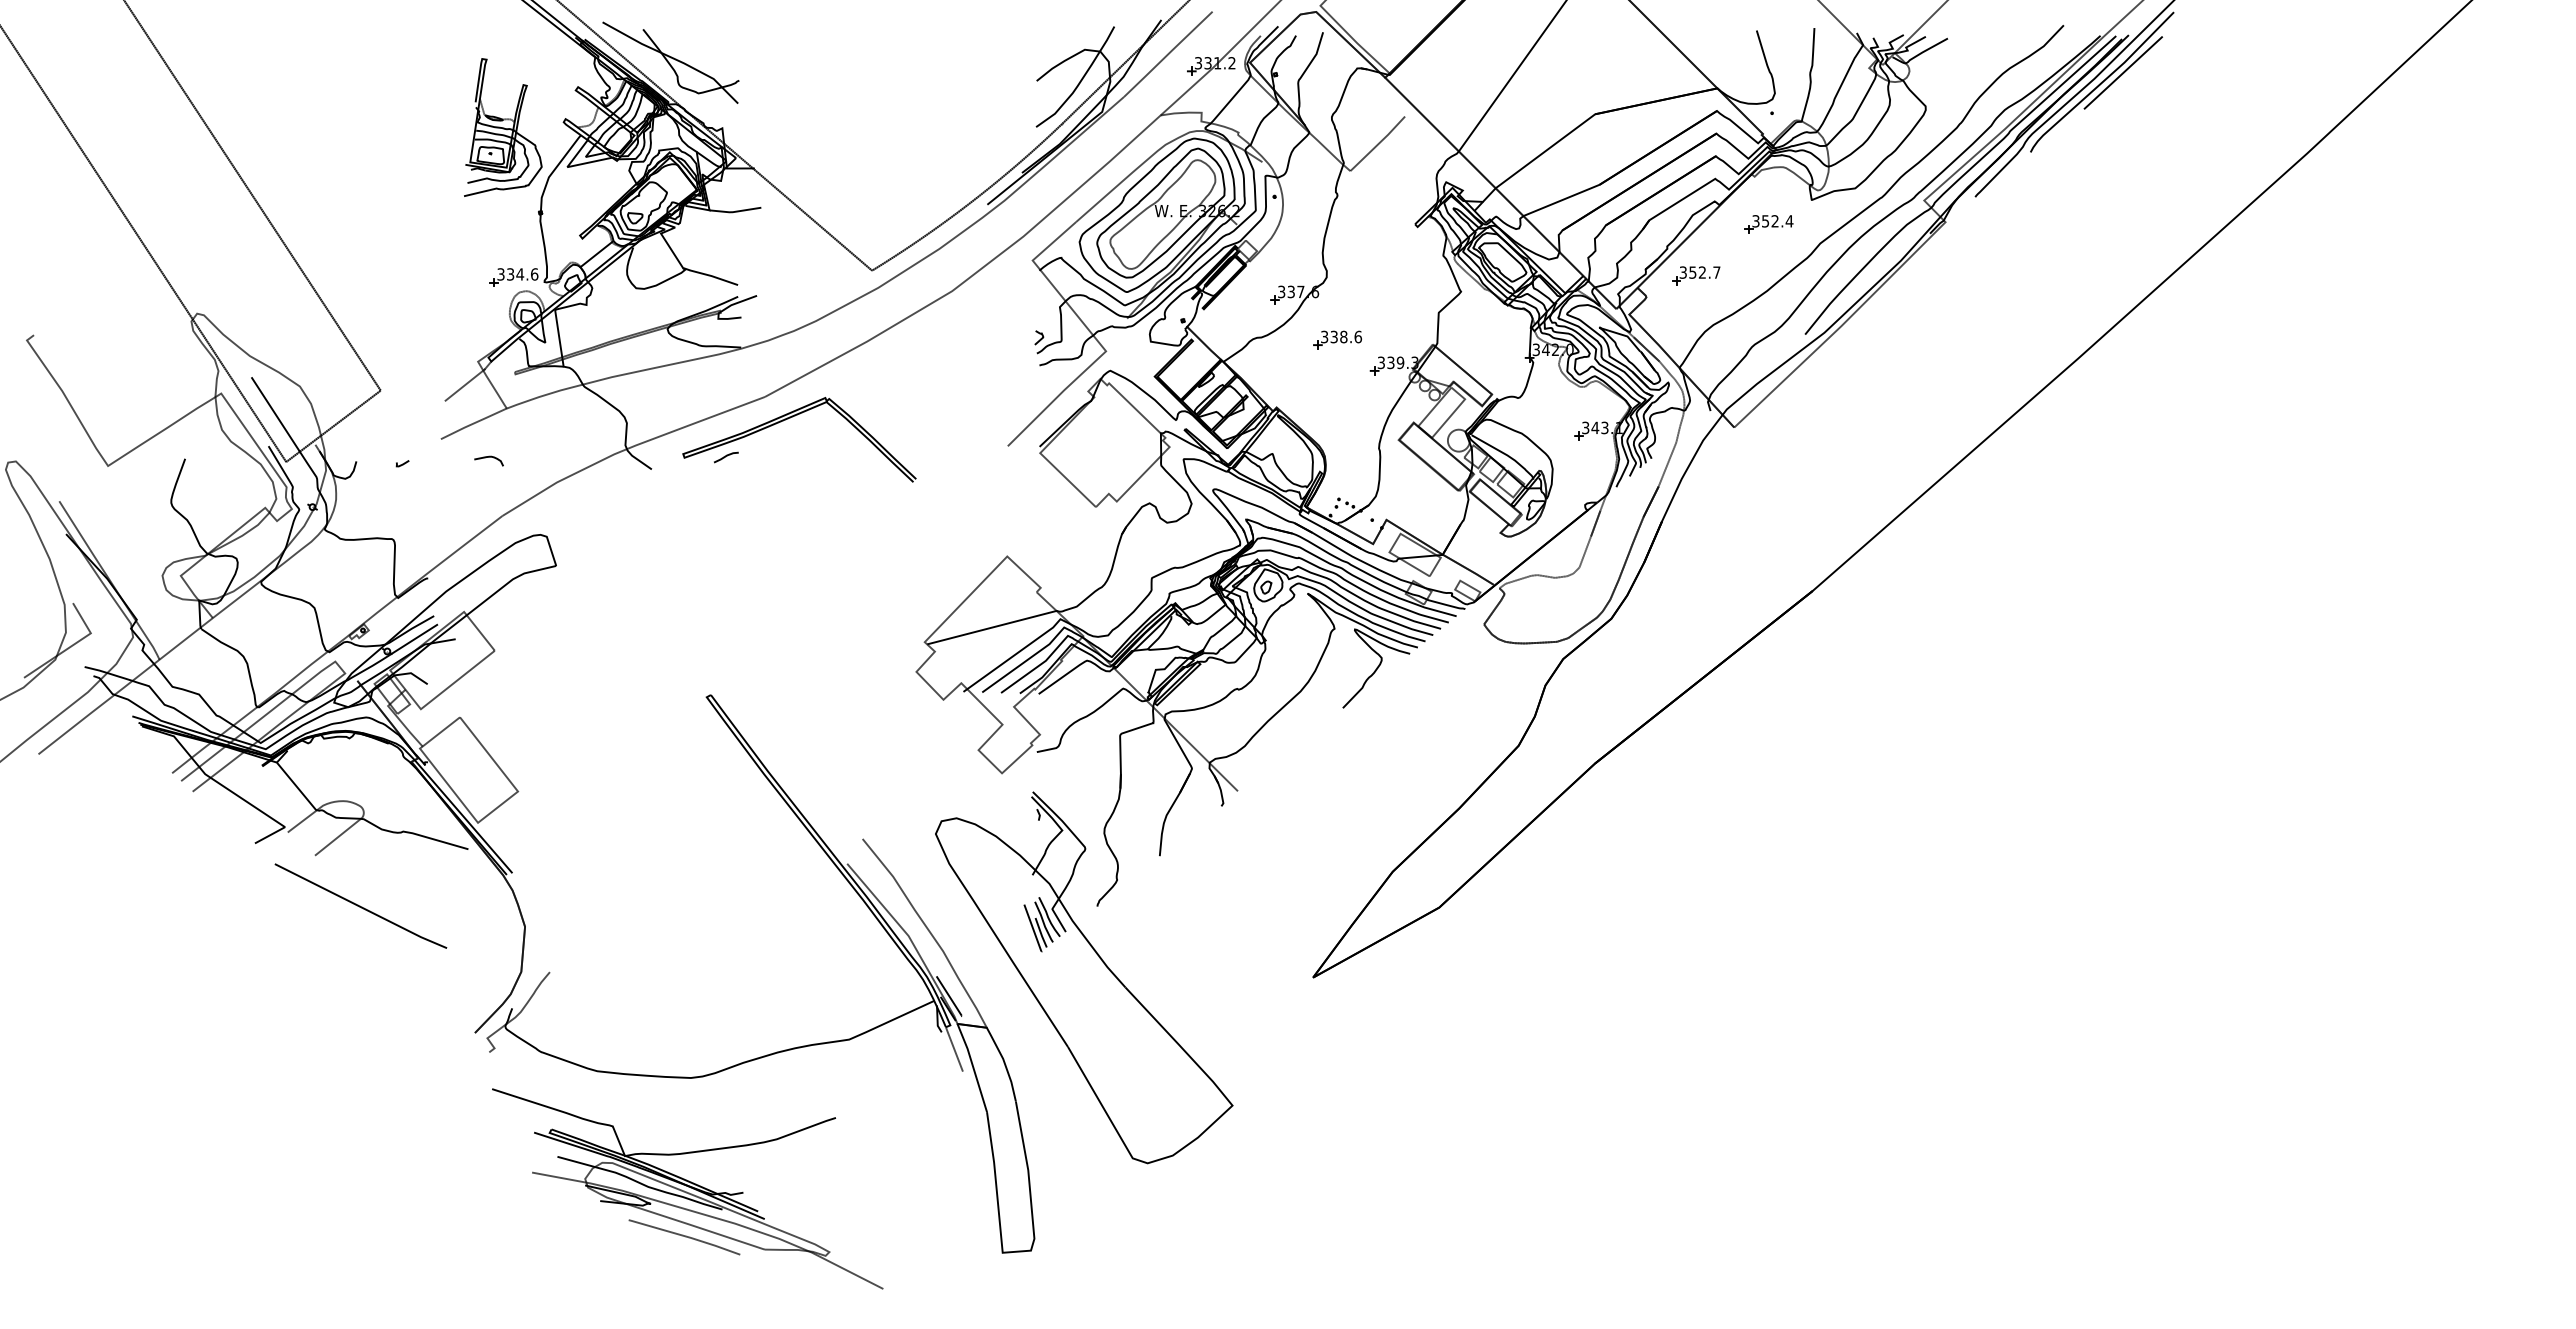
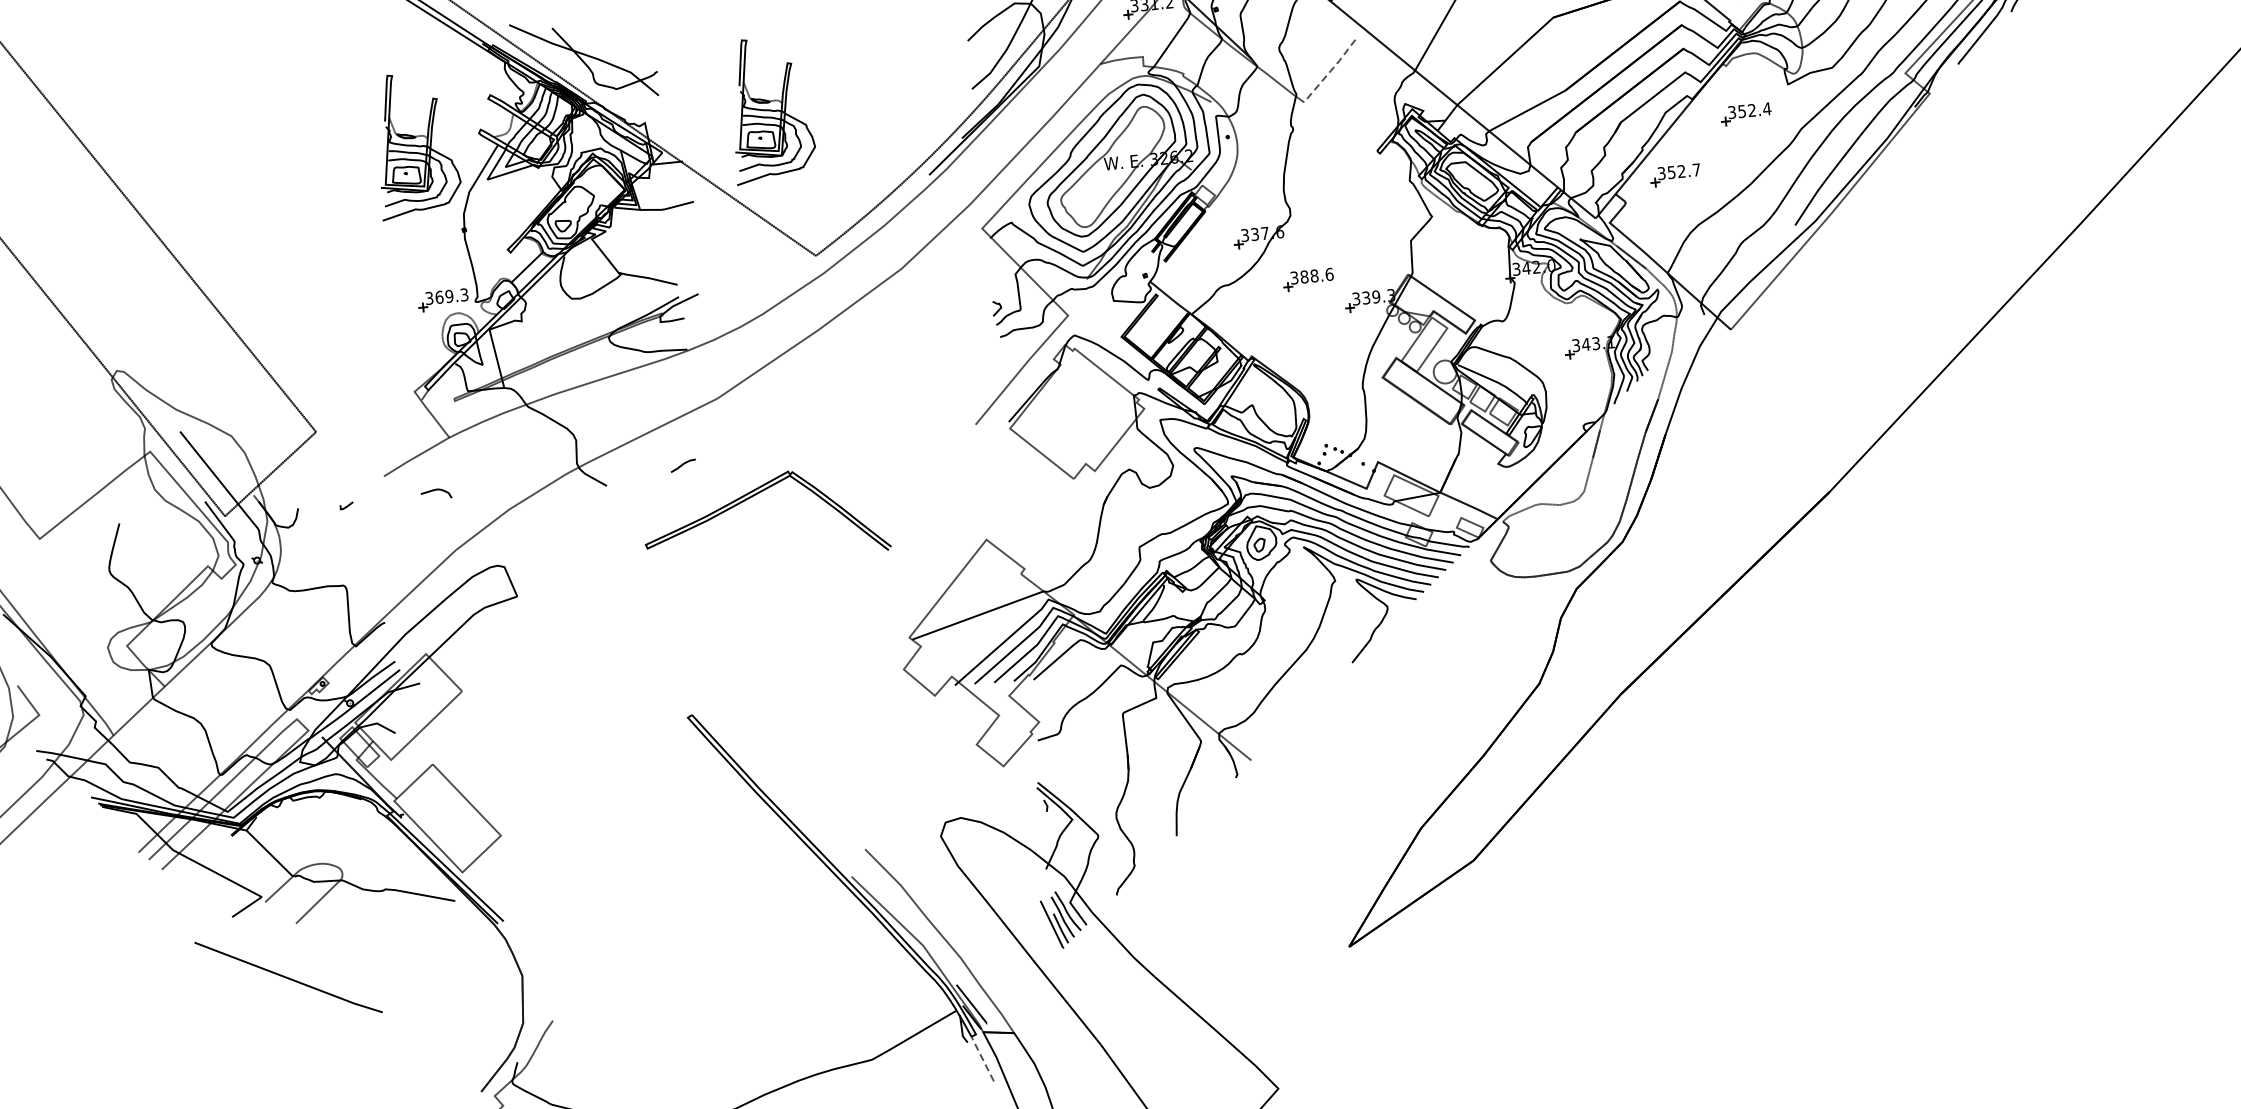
part: (843, 127) -> (771, 109), added
line: (1378, 144) -> (1330, 71), solid -> dashed
text: (522, 274) -> (451, 296), 334.6 -> 369.3
text: (1333, 336) -> (1303, 276), 338.6 -> 388.6
line: (464, 384) -> (402, 416), removed
curve: (788, 419) -> (752, 497), moved
line: (360, 905) -> (288, 976), moved
line: (954, 1048) -> (982, 1058), solid -> dashed

